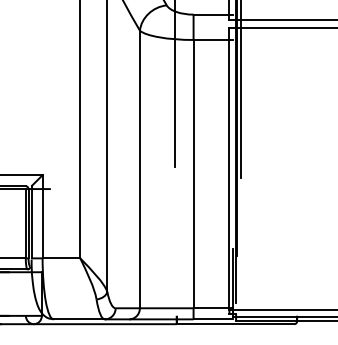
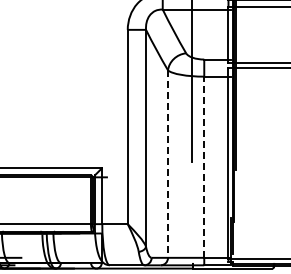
line: (140, 170) -> (168, 164), solid -> dashed
line: (193, 174) -> (204, 167), solid -> dashed

